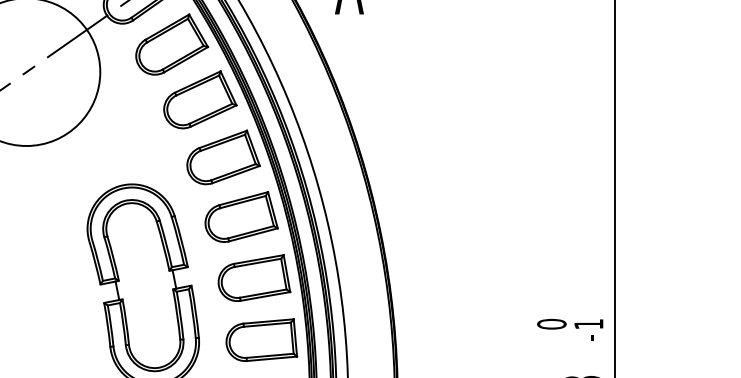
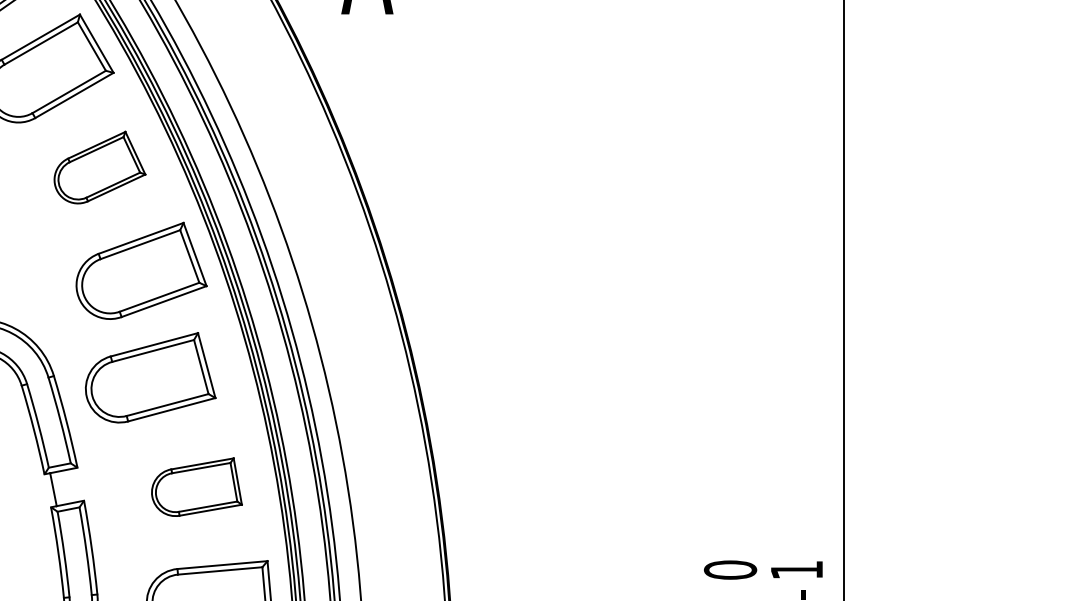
part: (200, 99) -> (100, 166), size x0.7
part: (241, 216) -> (150, 376), moved
part: (254, 277) -> (197, 486), size x0.7

